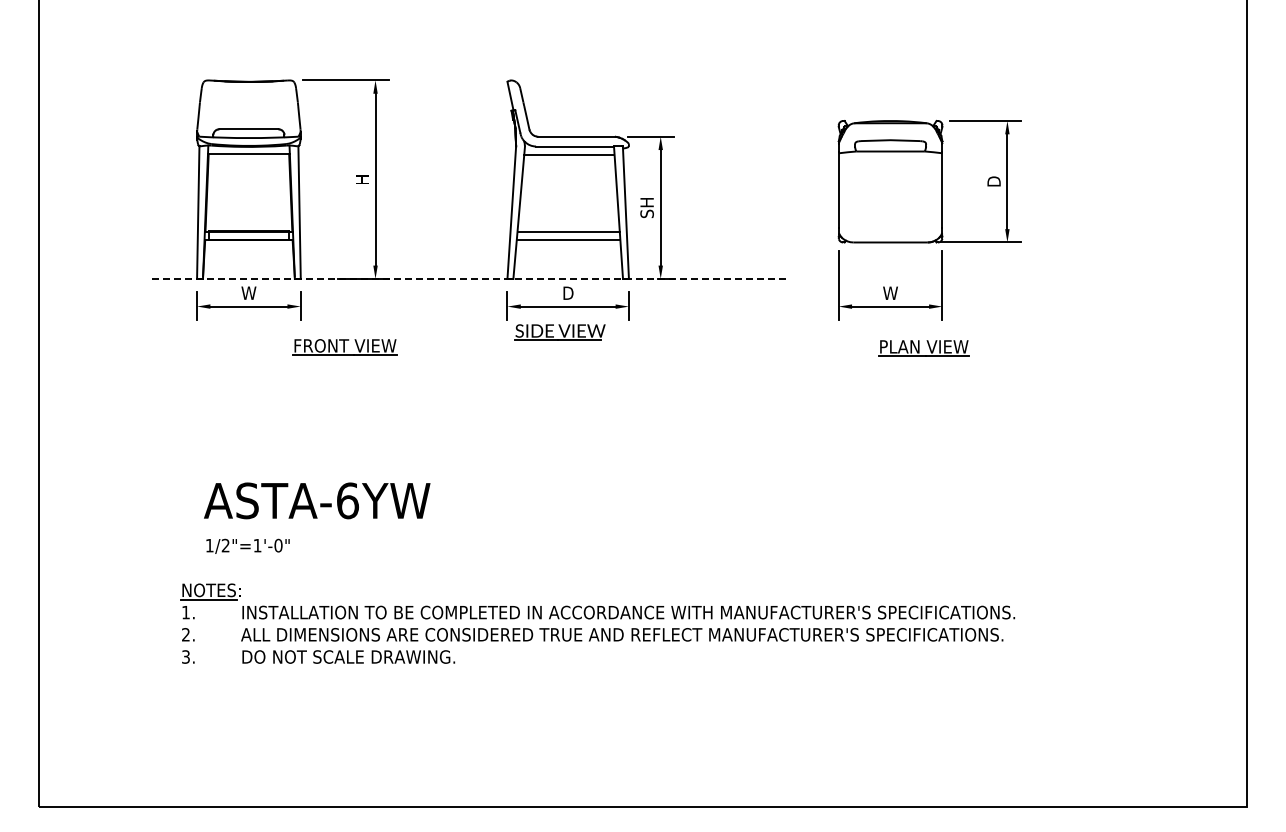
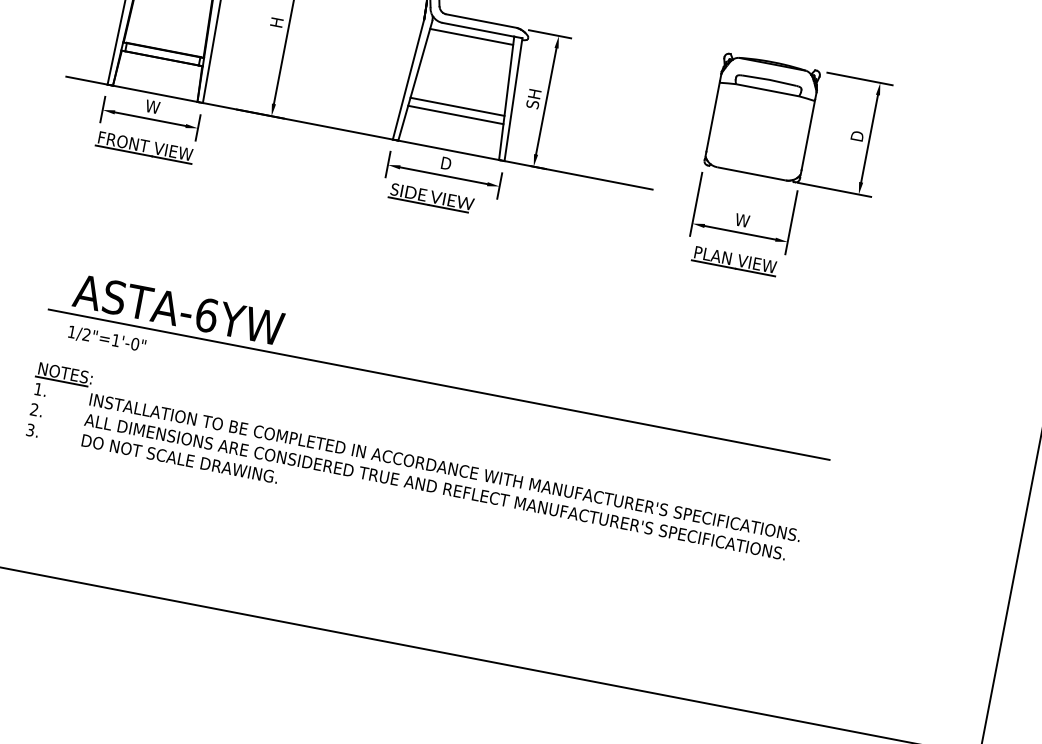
line: (471, 278) -> (359, 132), dashed -> solid
part: (344, 347) -> (144, 147), moved
part: (923, 348) -> (734, 261), moved
line: (605, 526) -> (439, 384), added

